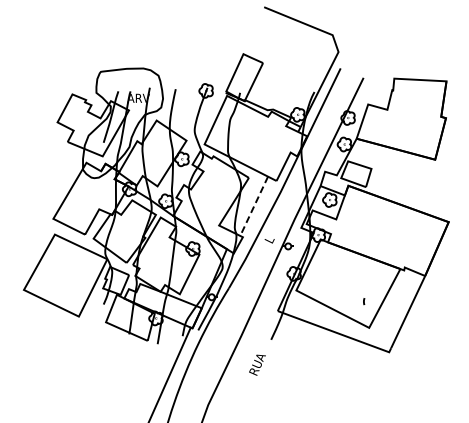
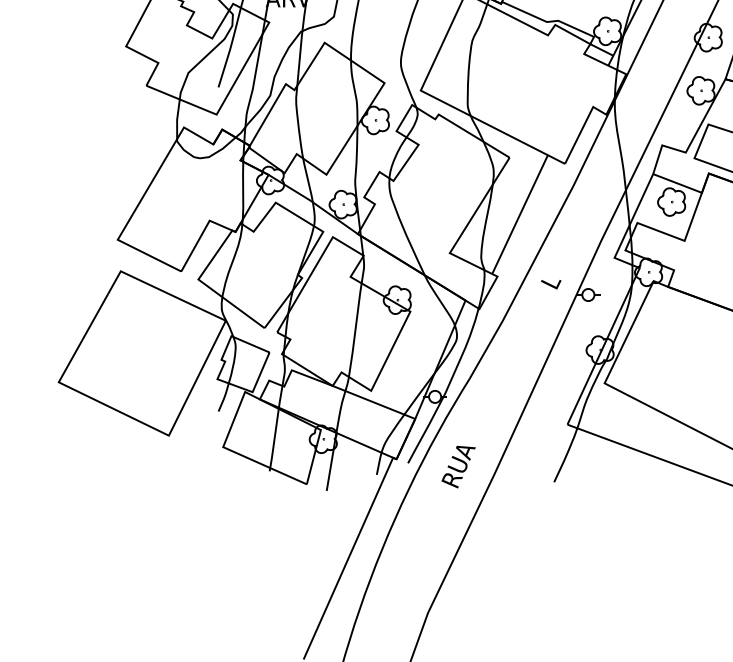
line: (254, 206) -> (520, 215), dashed -> solid
text: (257, 364) -> (458, 465), moved

